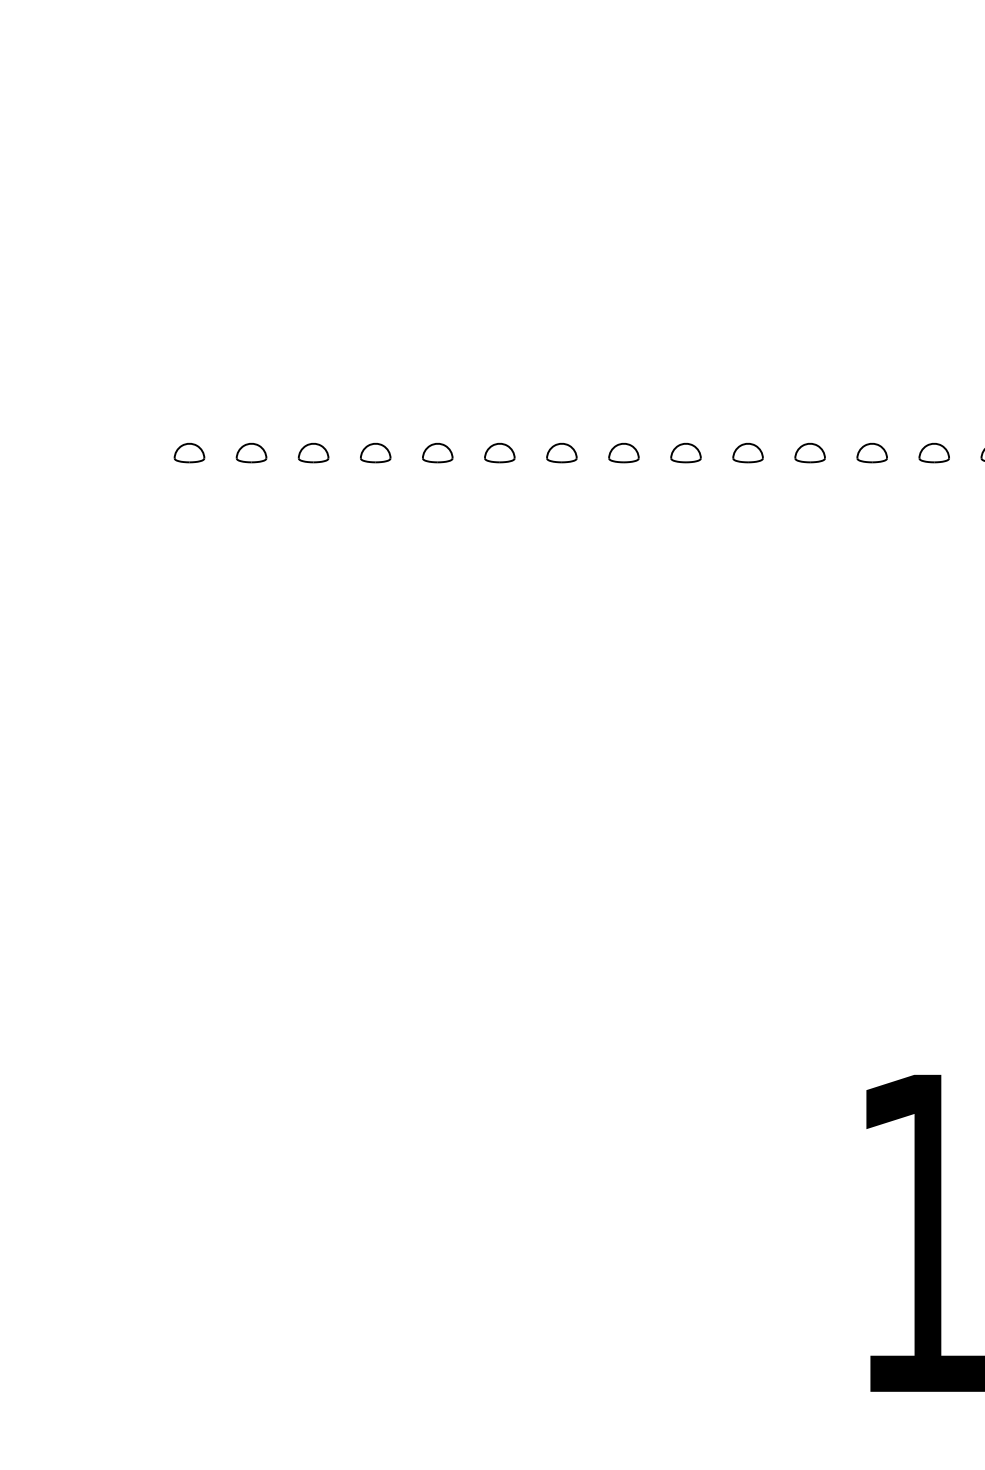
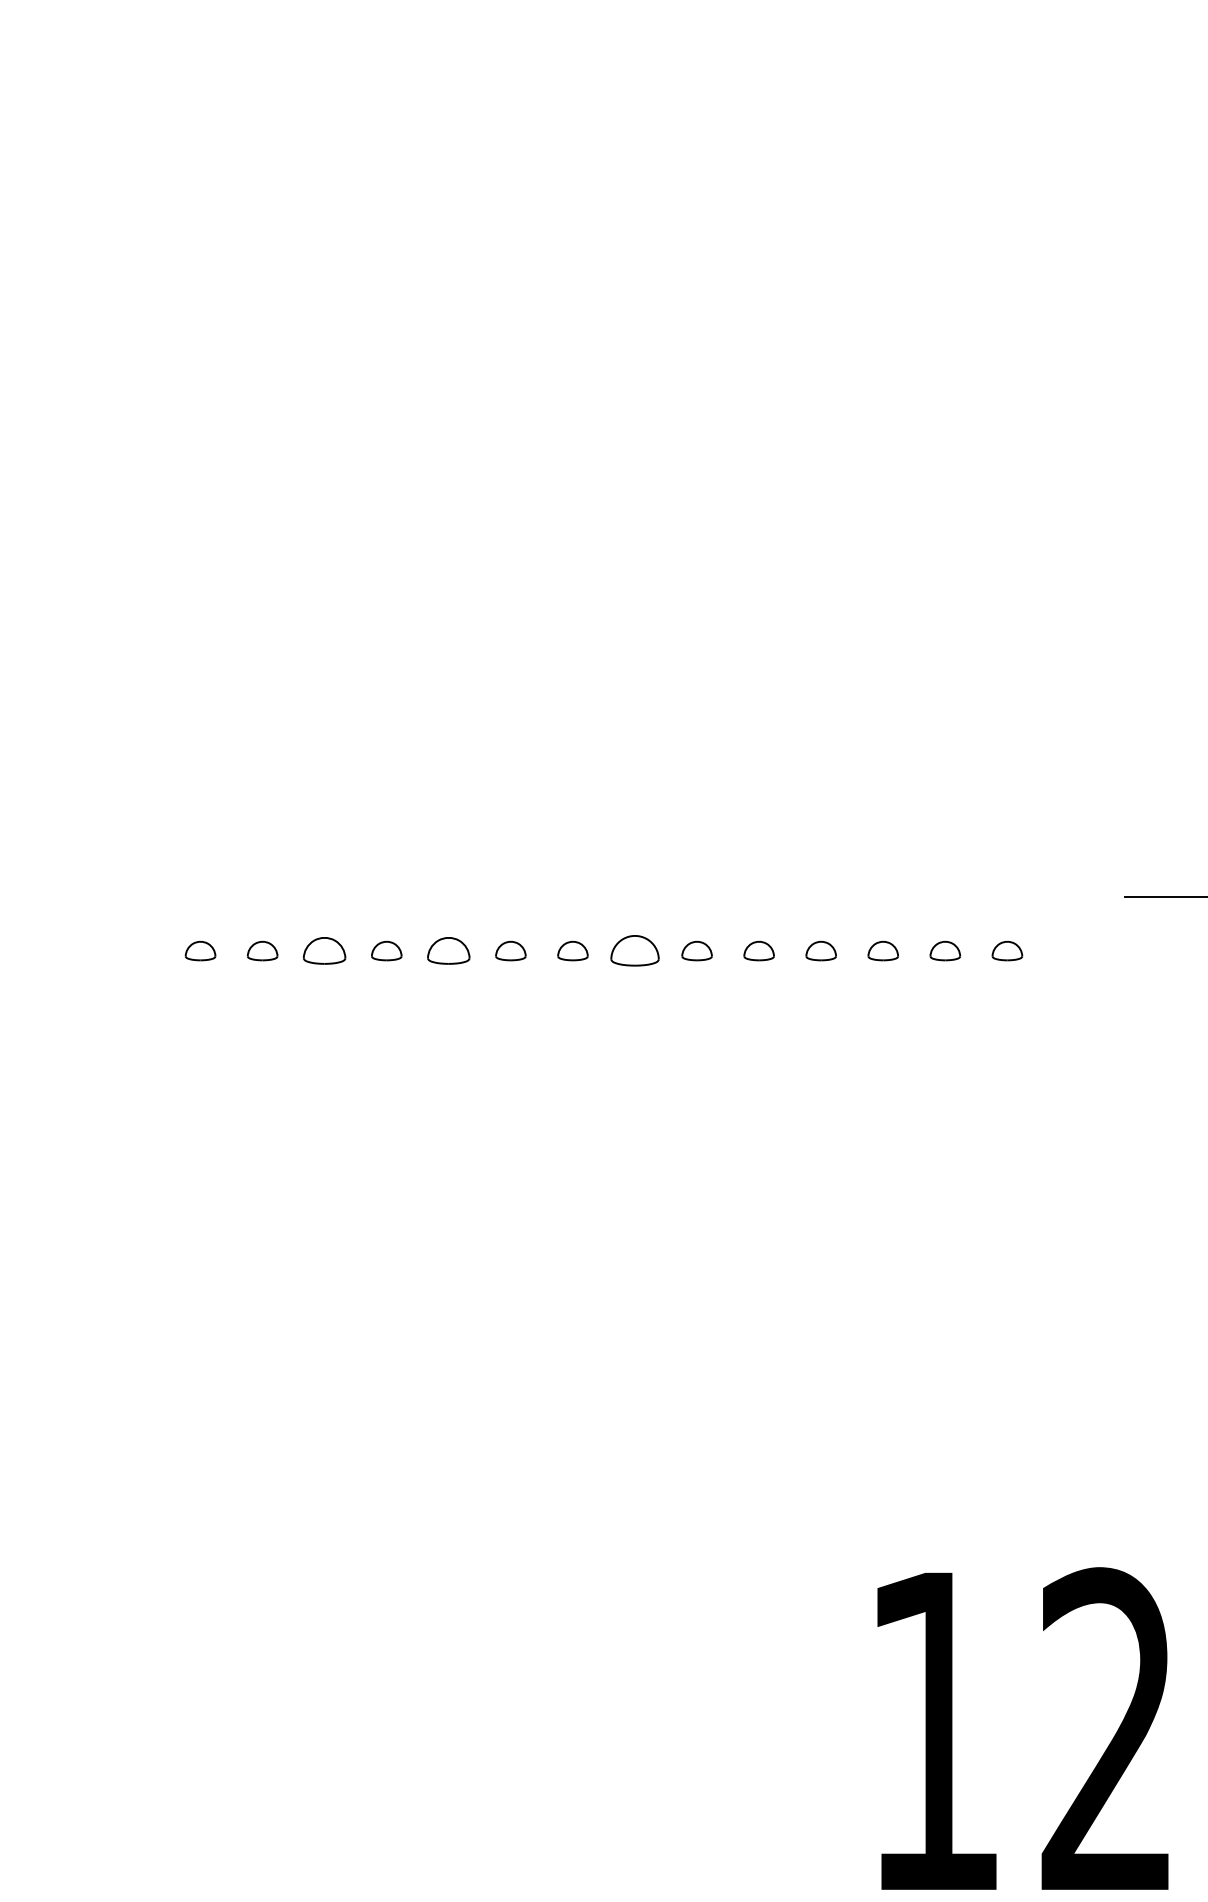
part: (313, 453) -> (324, 951), size x1.4
part: (437, 453) -> (448, 951), size x1.4
part: (623, 453) -> (634, 951), size x1.6

